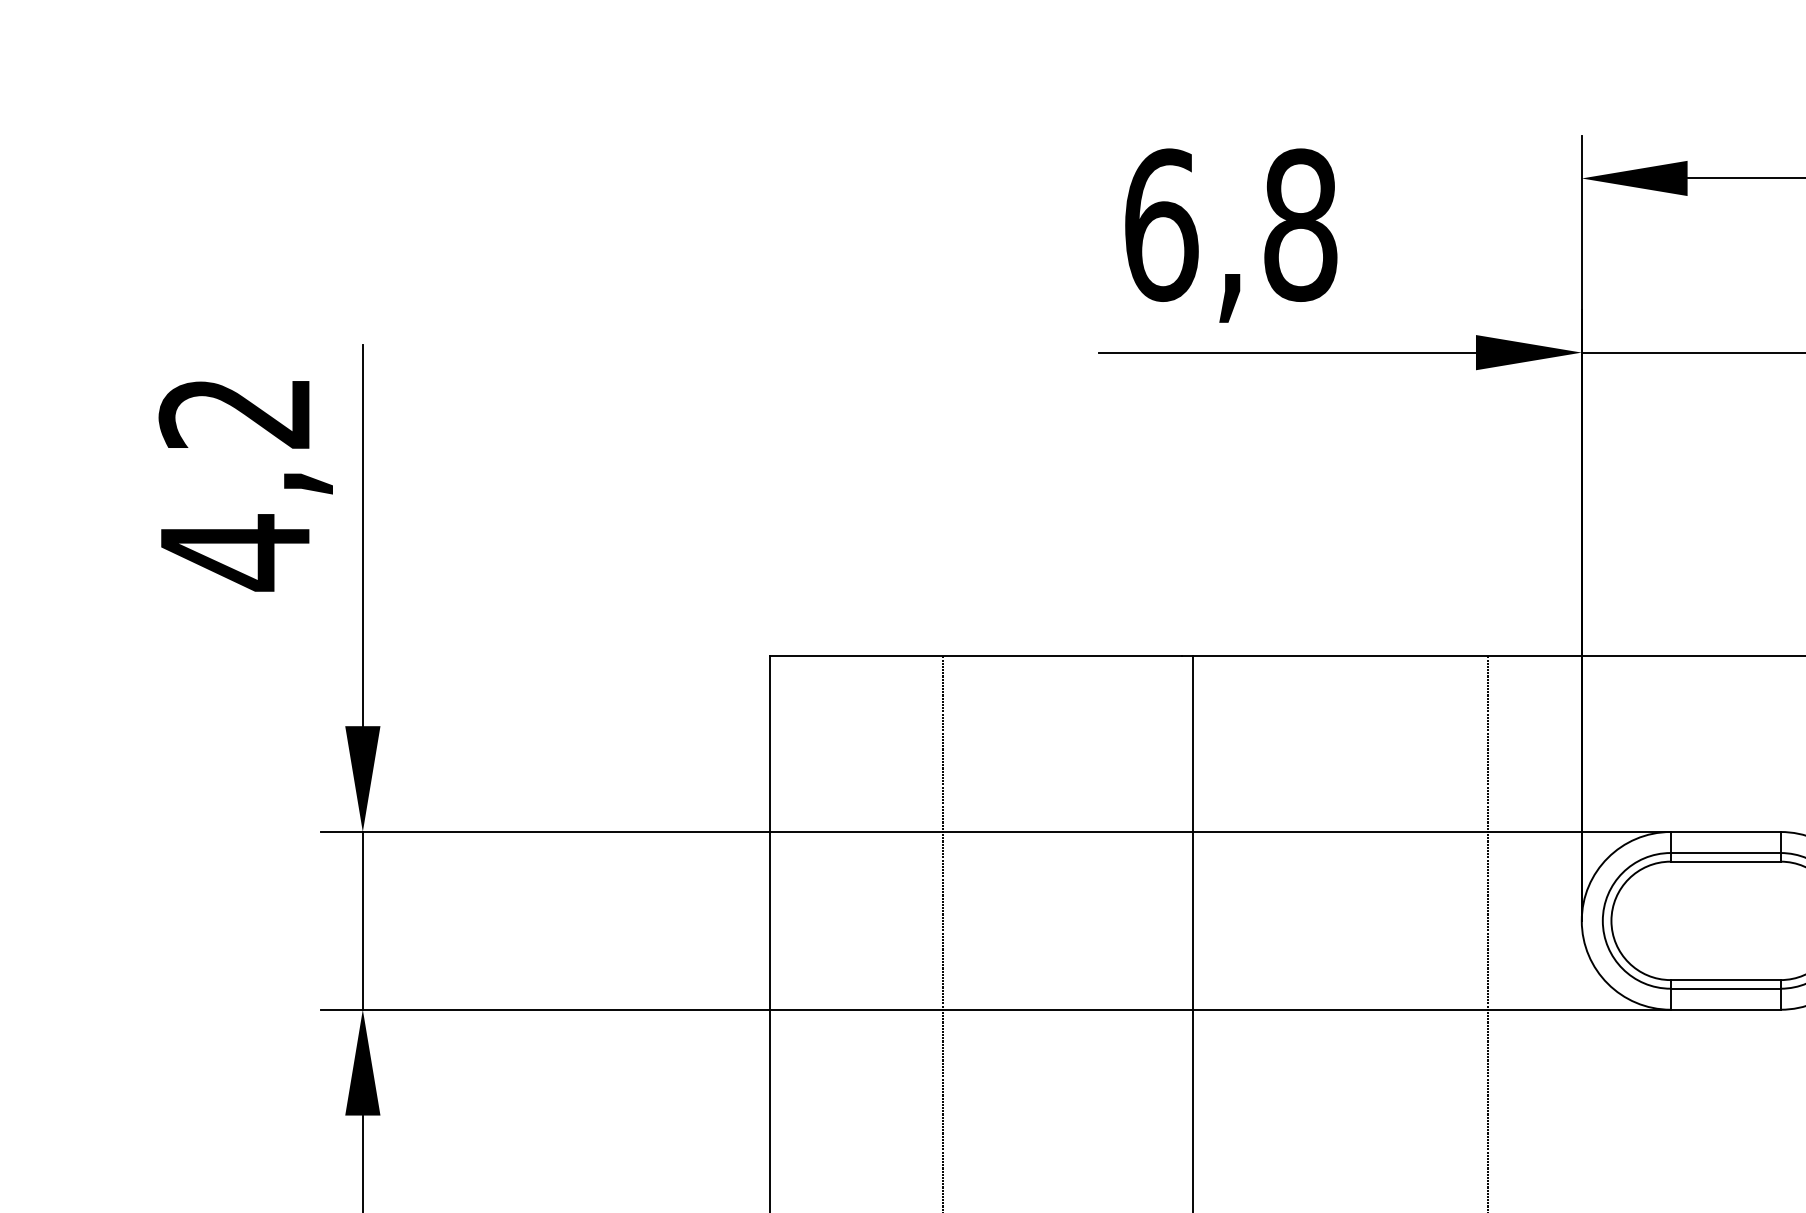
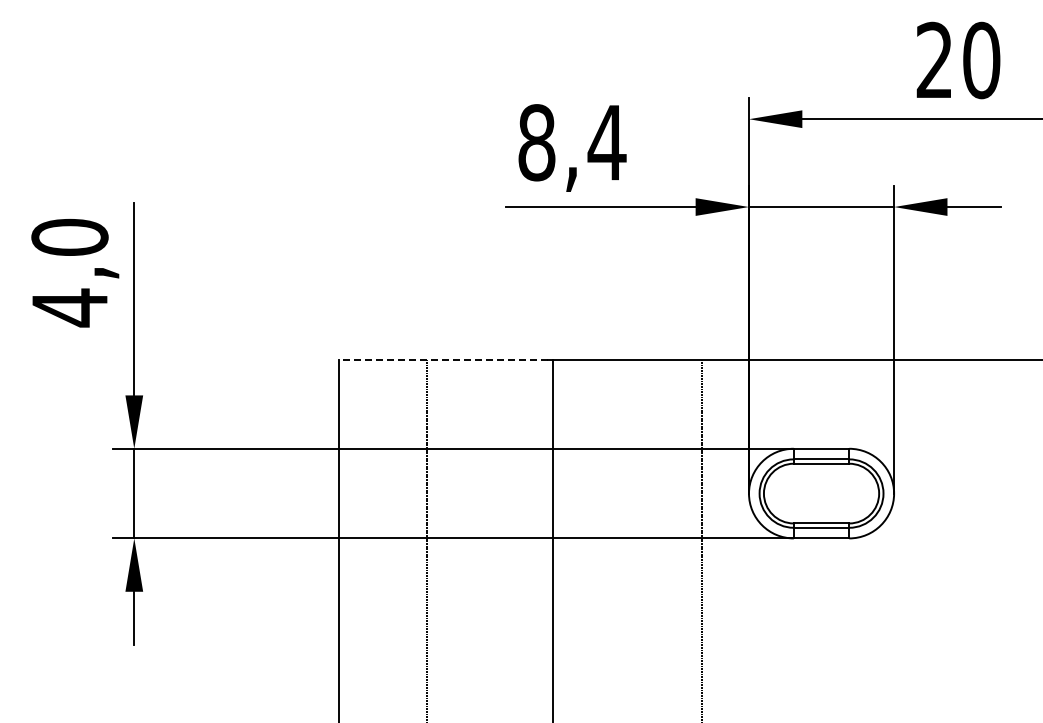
text: (1231, 224) -> (572, 142), 6,8 -> 8,4
text: (234, 411) -> (69, 236), 4,2 -> 4,0
line: (974, 656) -> (442, 360), solid -> dashed

